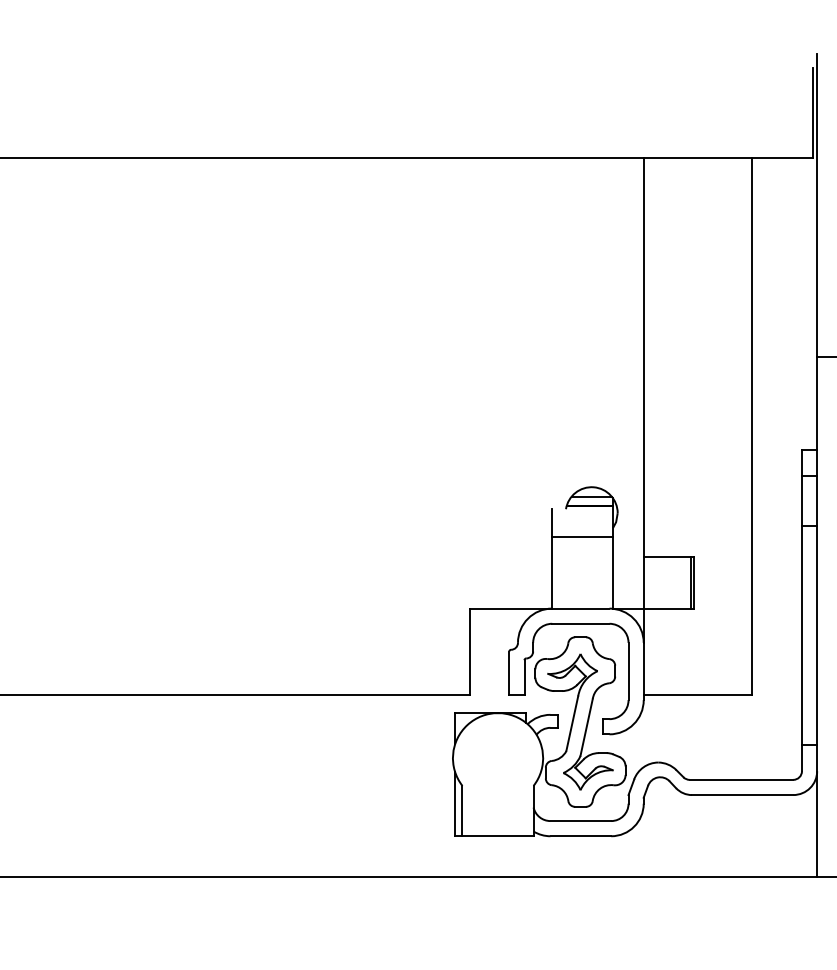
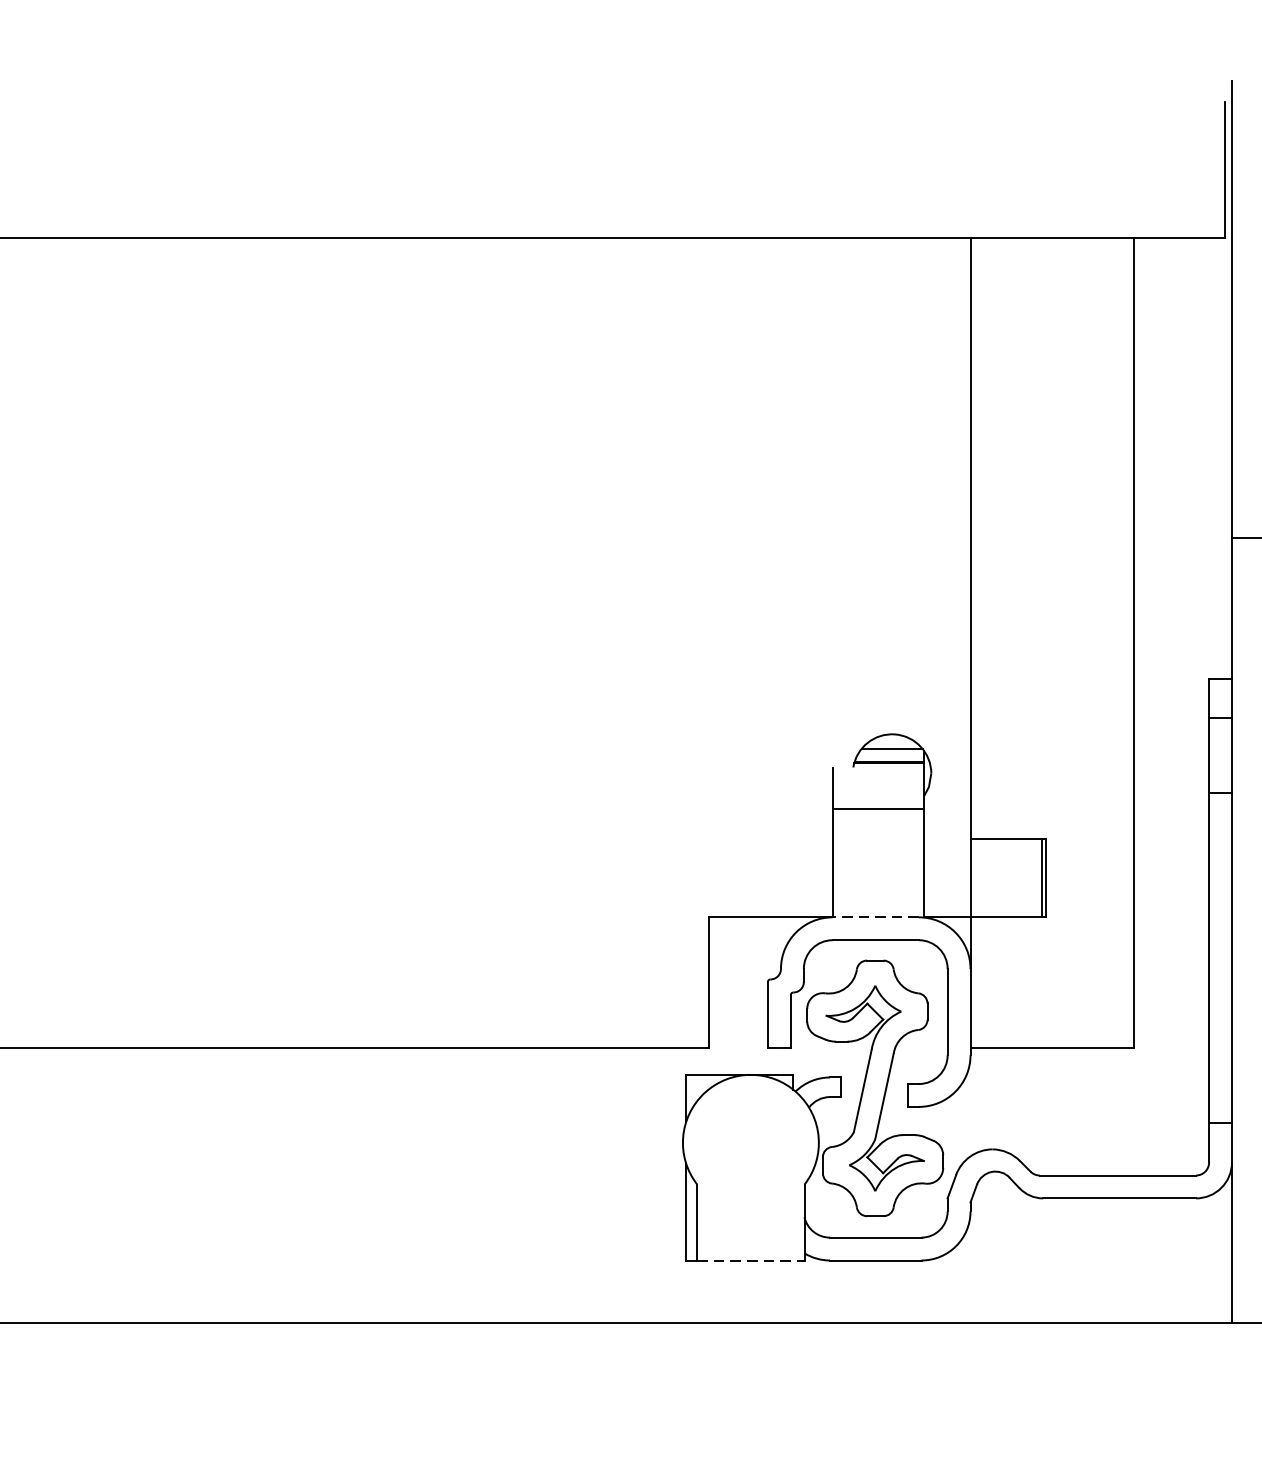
line: (580, 608) -> (875, 917), solid -> dashed
line: (498, 836) -> (751, 1260), solid -> dashed

